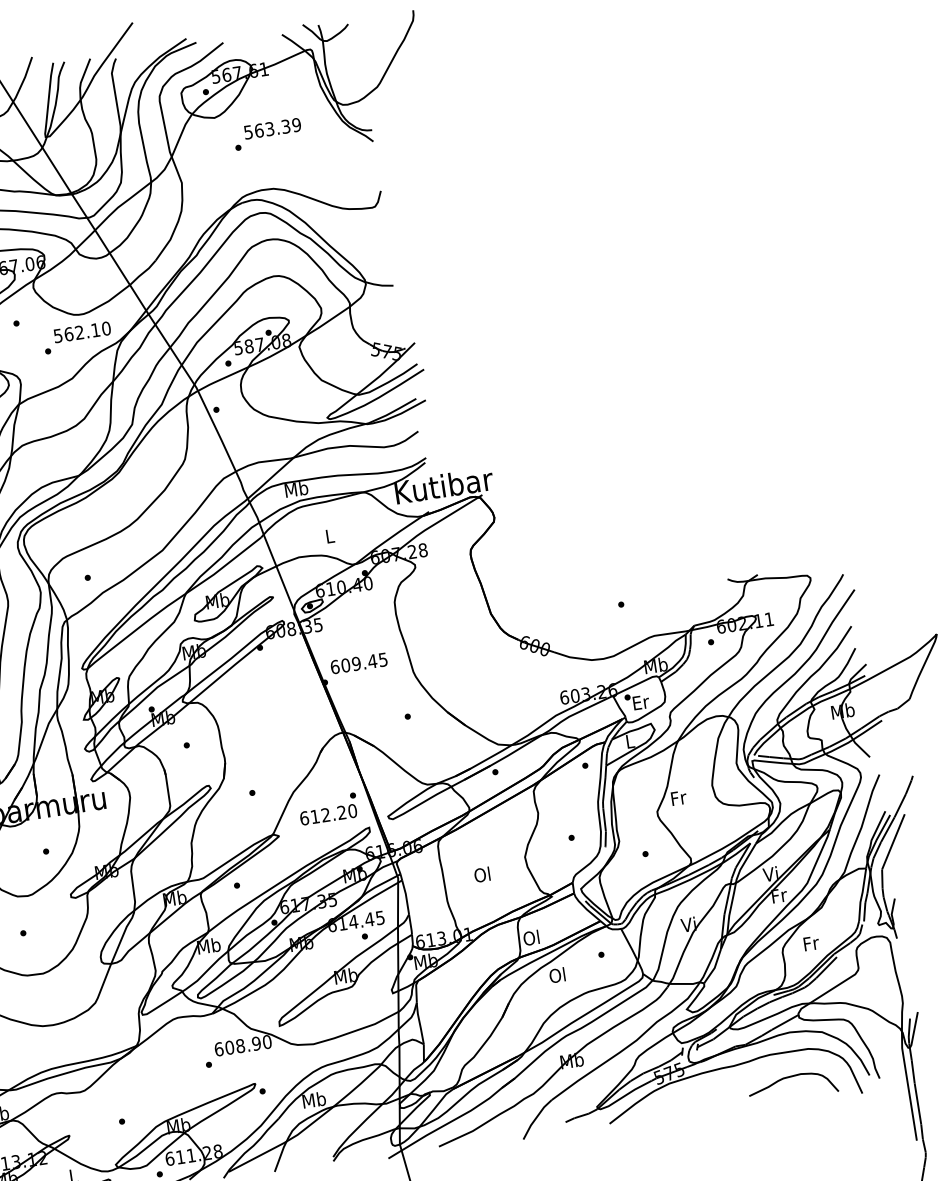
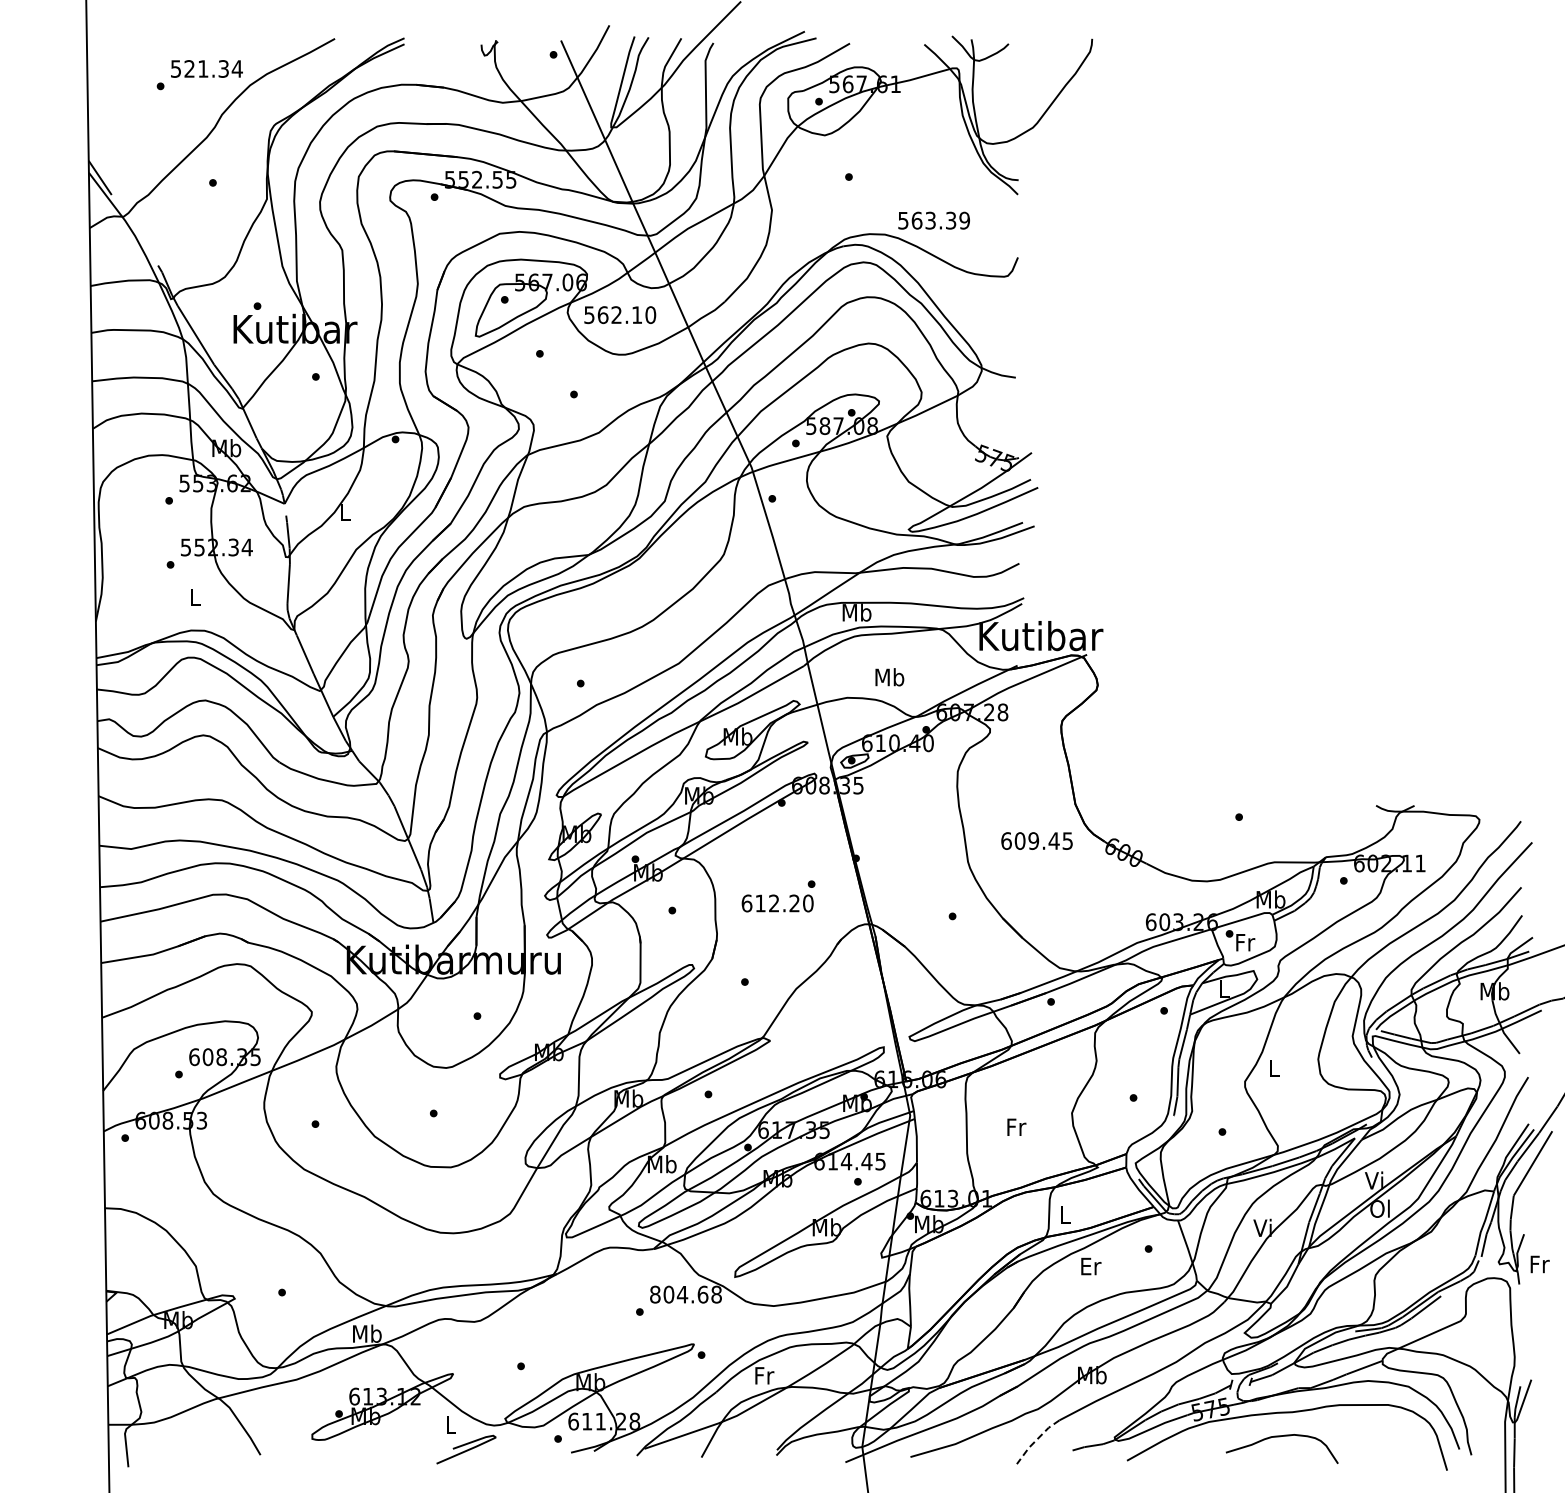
text: (272, 128) -> (933, 220), moved
text: (82, 332) -> (620, 315), moved
text: (329, 536) -> (889, 677), L -> Mb
text: (358, 663) -> (1036, 840), moved
text: (641, 702) -> (1245, 942), Er -> Fr
text: (678, 797) -> (1274, 1068), Fr -> L
text: (328, 809) -> (778, 896), moved
text: (482, 875) -> (1015, 1127), Ol -> Fr
text: (778, 895) -> (1380, 1208), Fr -> Ol
text: (531, 937) -> (1064, 1214), Ol -> L
text: (811, 943) -> (1539, 1264), moved
text: (557, 975) -> (1090, 1266), Ol -> Er
text: (242, 1045) -> (685, 1294), 608.90 -> 804.68
curve: (790, 1077) -> (1280, 1437), moved
text: (313, 1100) -> (763, 1375), Mb -> Fr
line: (536, 1118) -> (1036, 1440), solid -> dashed

